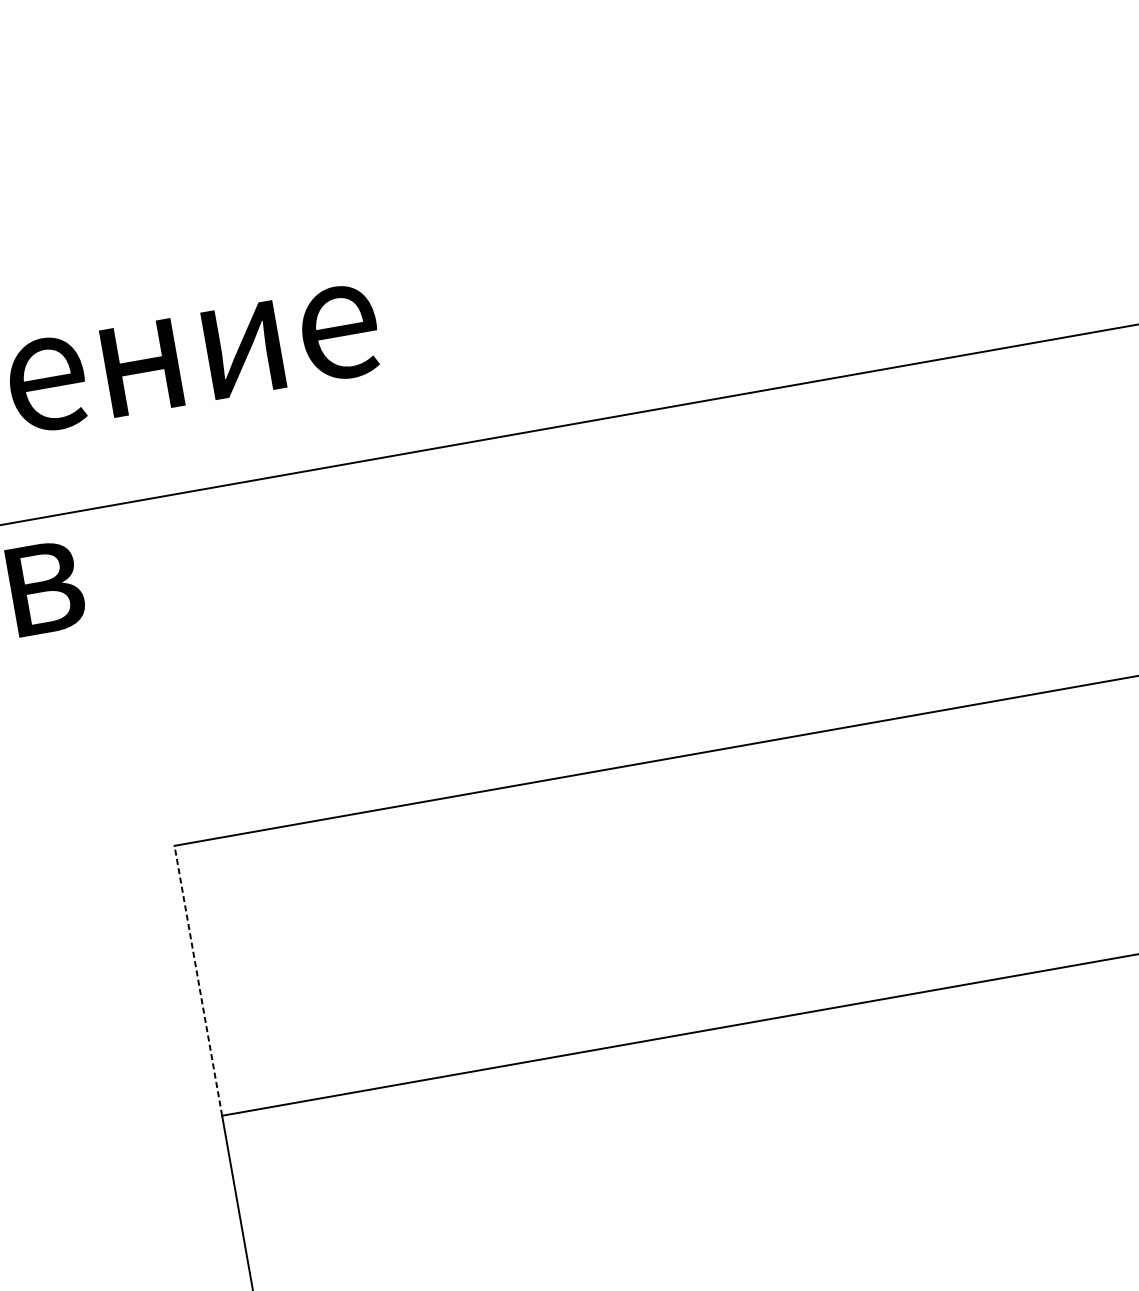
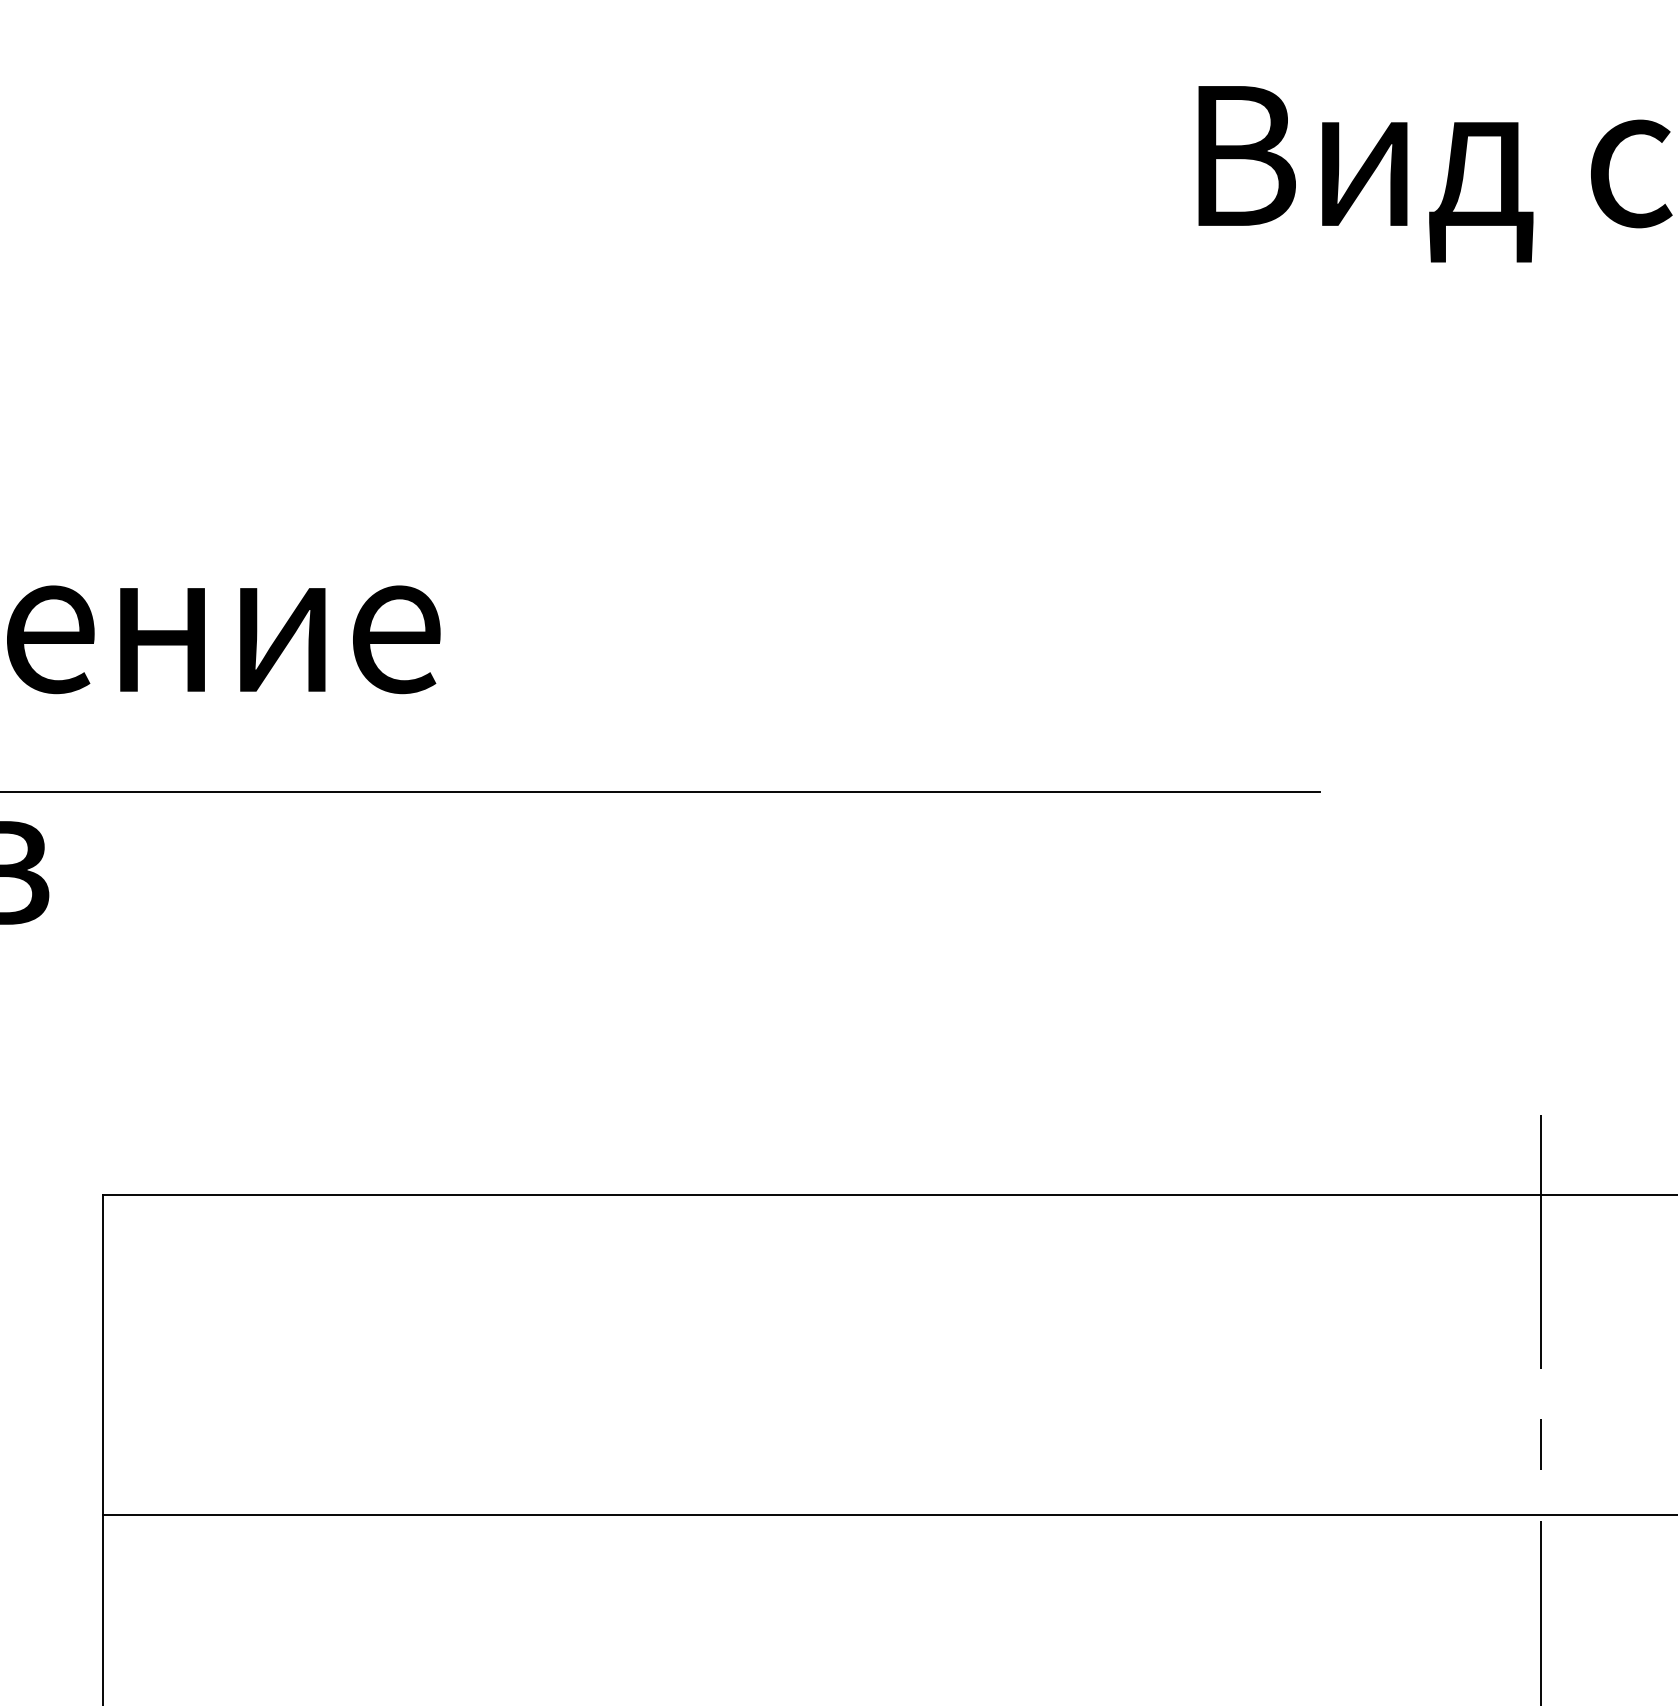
line: (197, 980) -> (102, 1354), dashed -> solid

